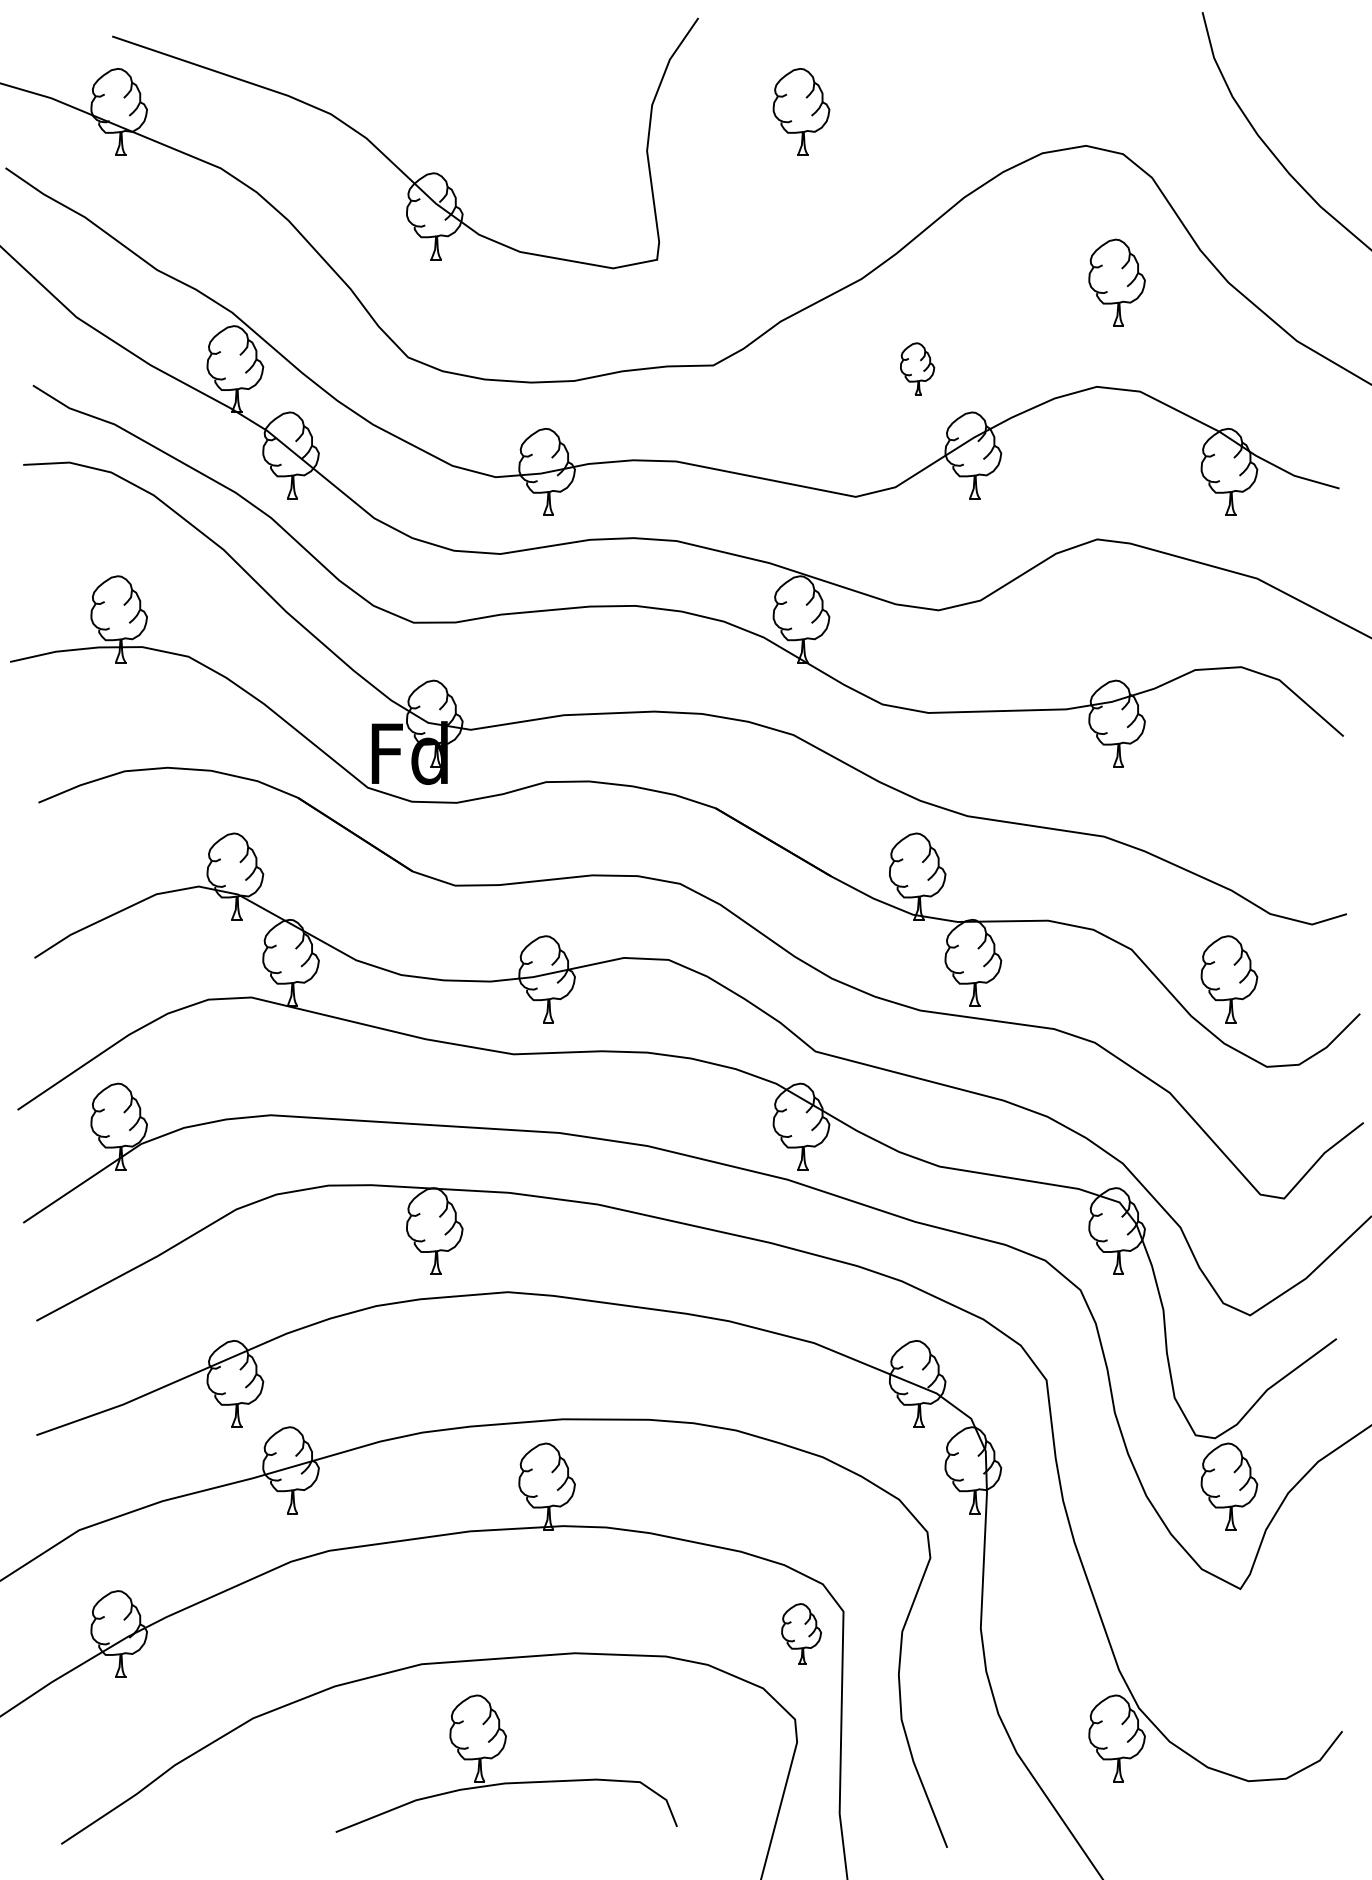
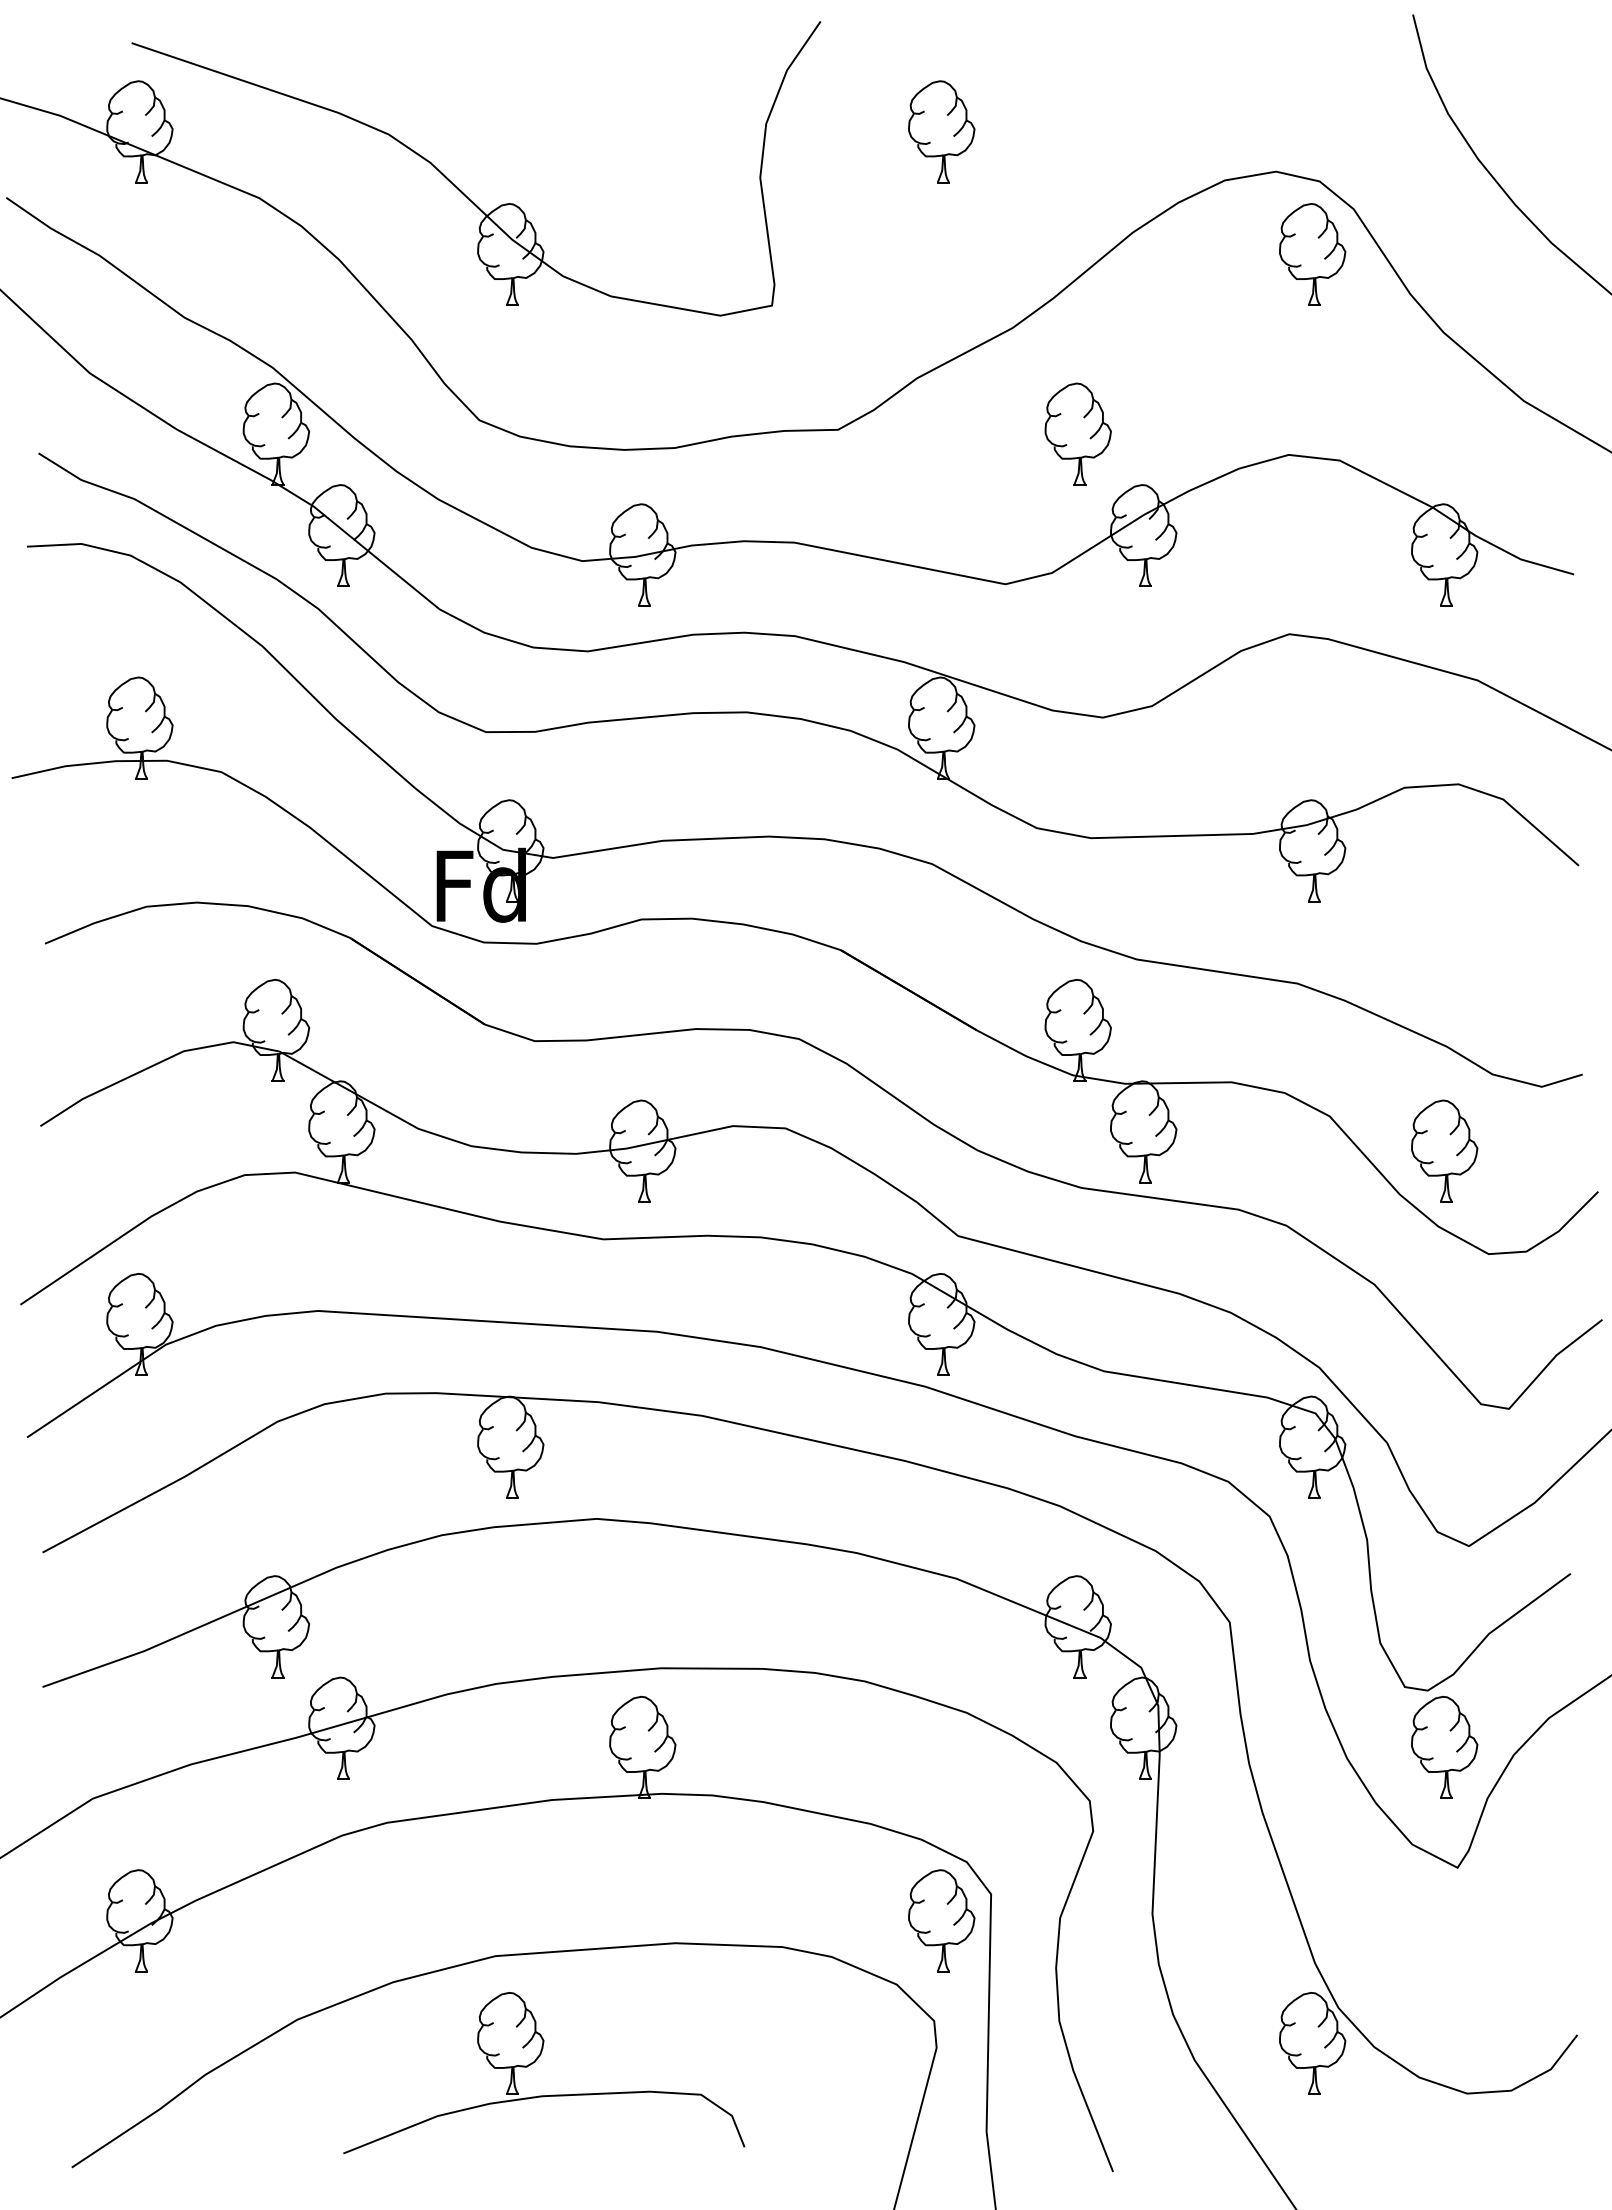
part: (1116, 282) -> (1312, 254), moved
part: (917, 368) -> (1077, 433), size x1.67
part: (801, 1633) -> (941, 1920), size x1.43
part: (498, 1755) -> (534, 2063), moved

